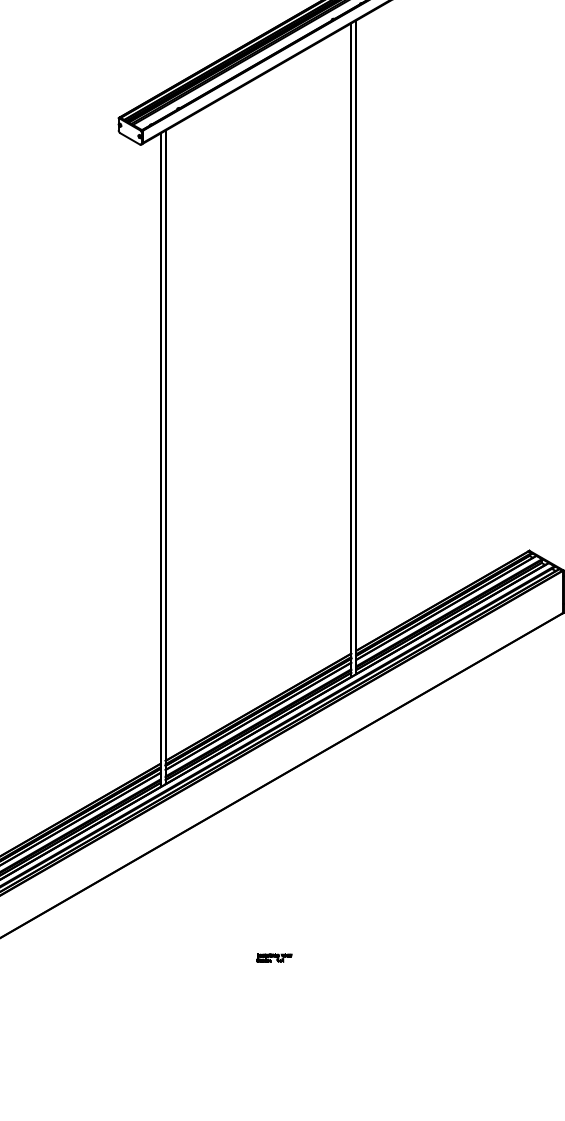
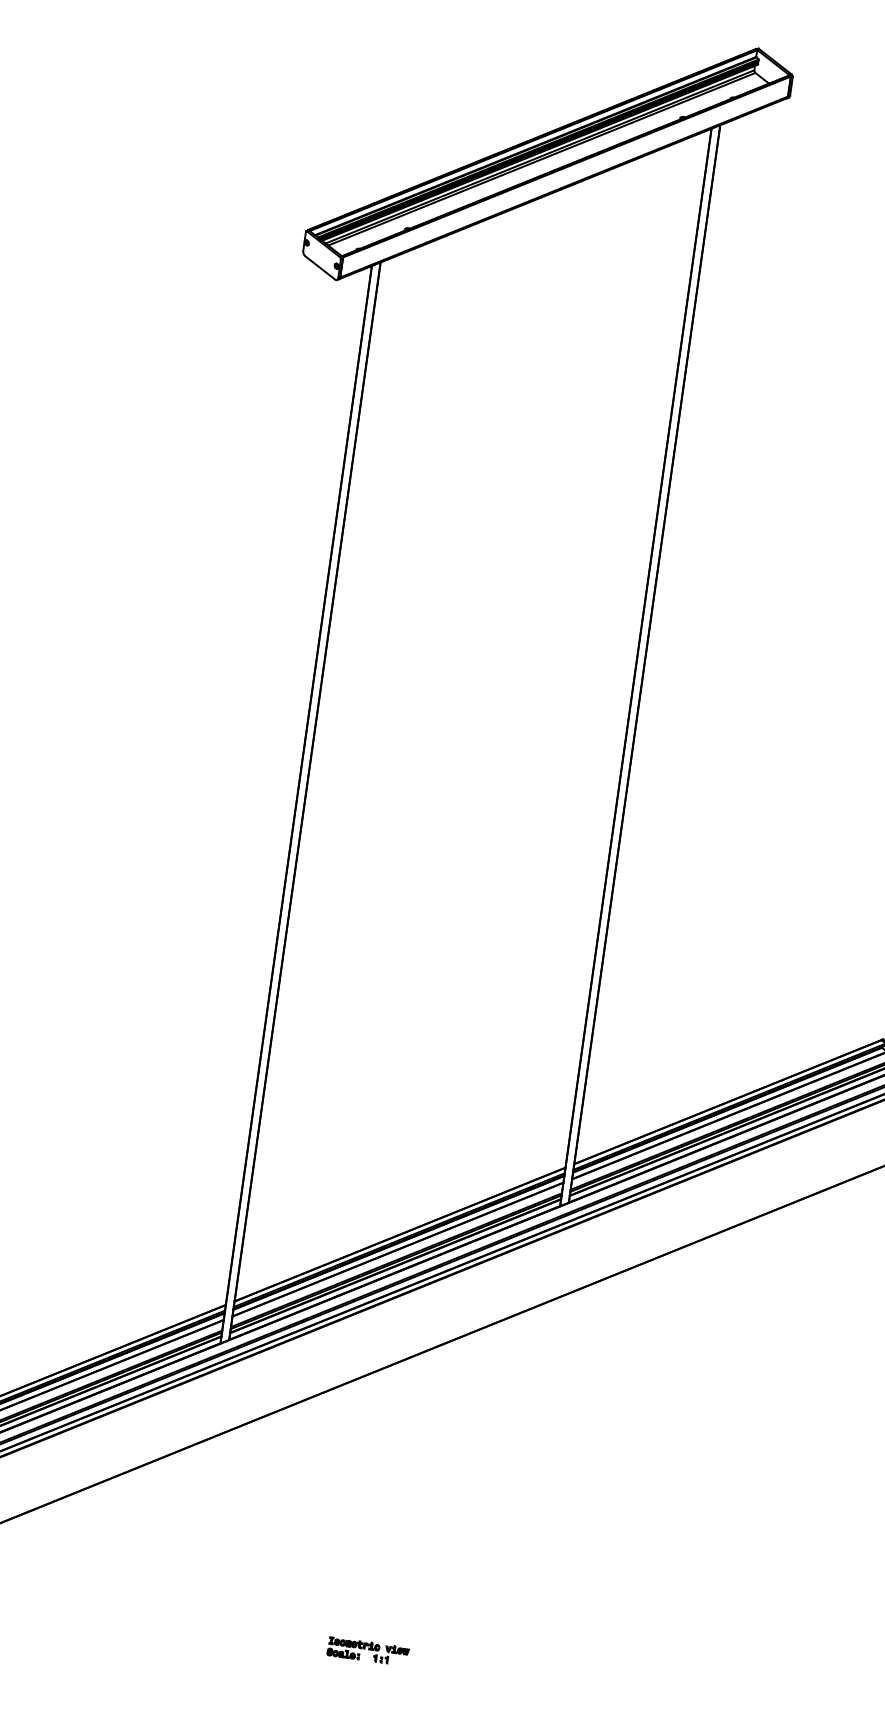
part: (274, 957) -> (368, 1650), size x1.4

